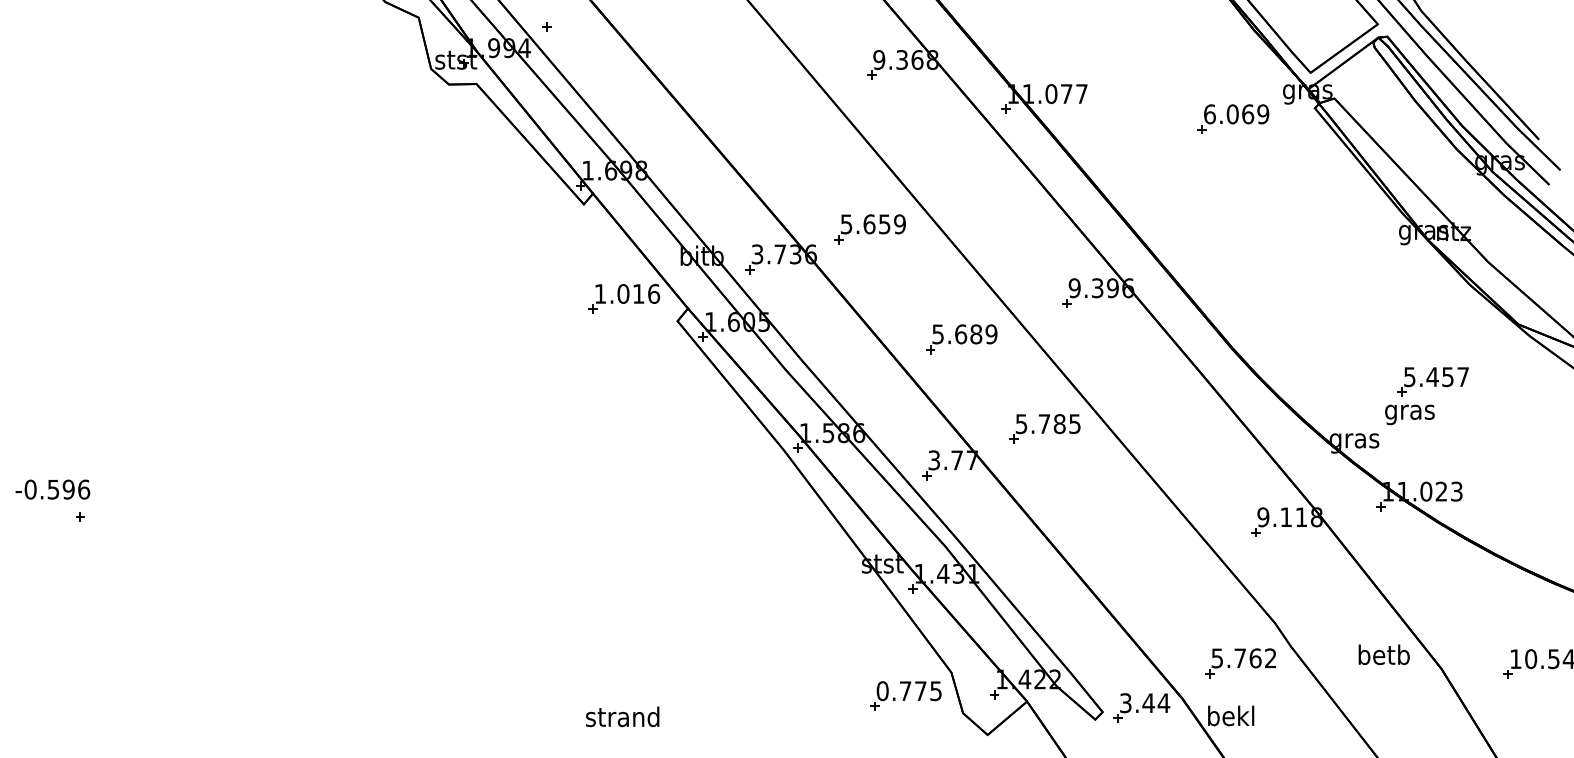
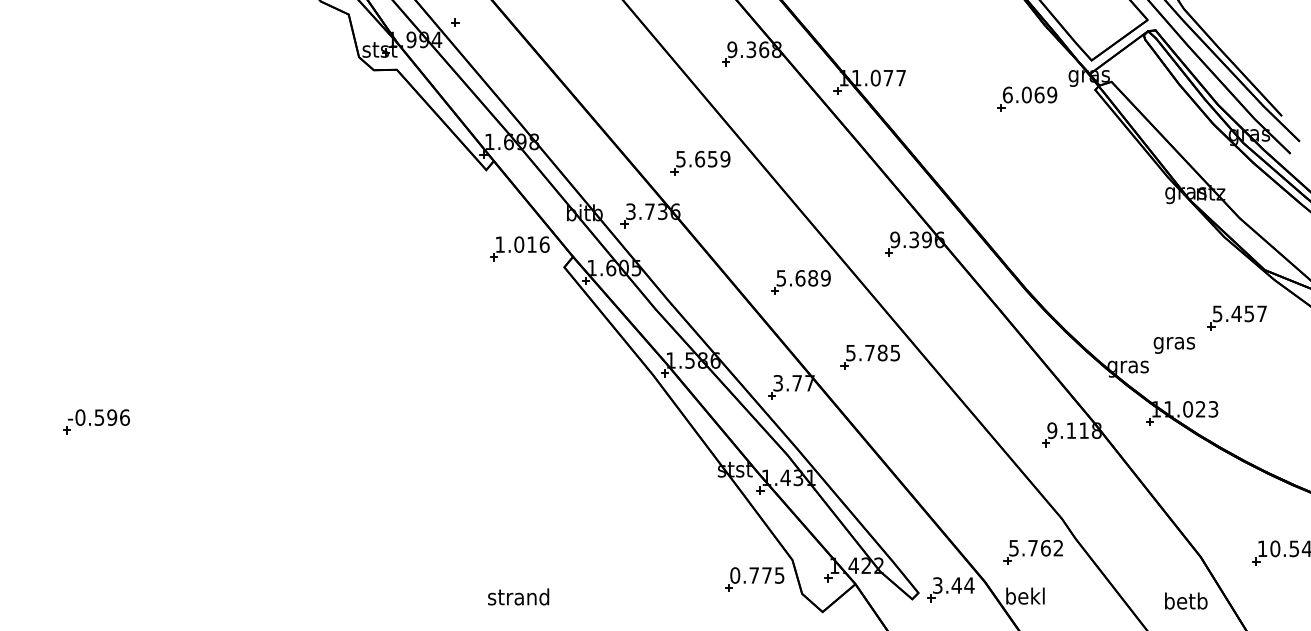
part: (869, 229) -> (700, 163), moved
part: (1432, 381) -> (1236, 317), moved
text: (52, 489) -> (98, 417), moved
text: (1383, 654) -> (1185, 600), moved

